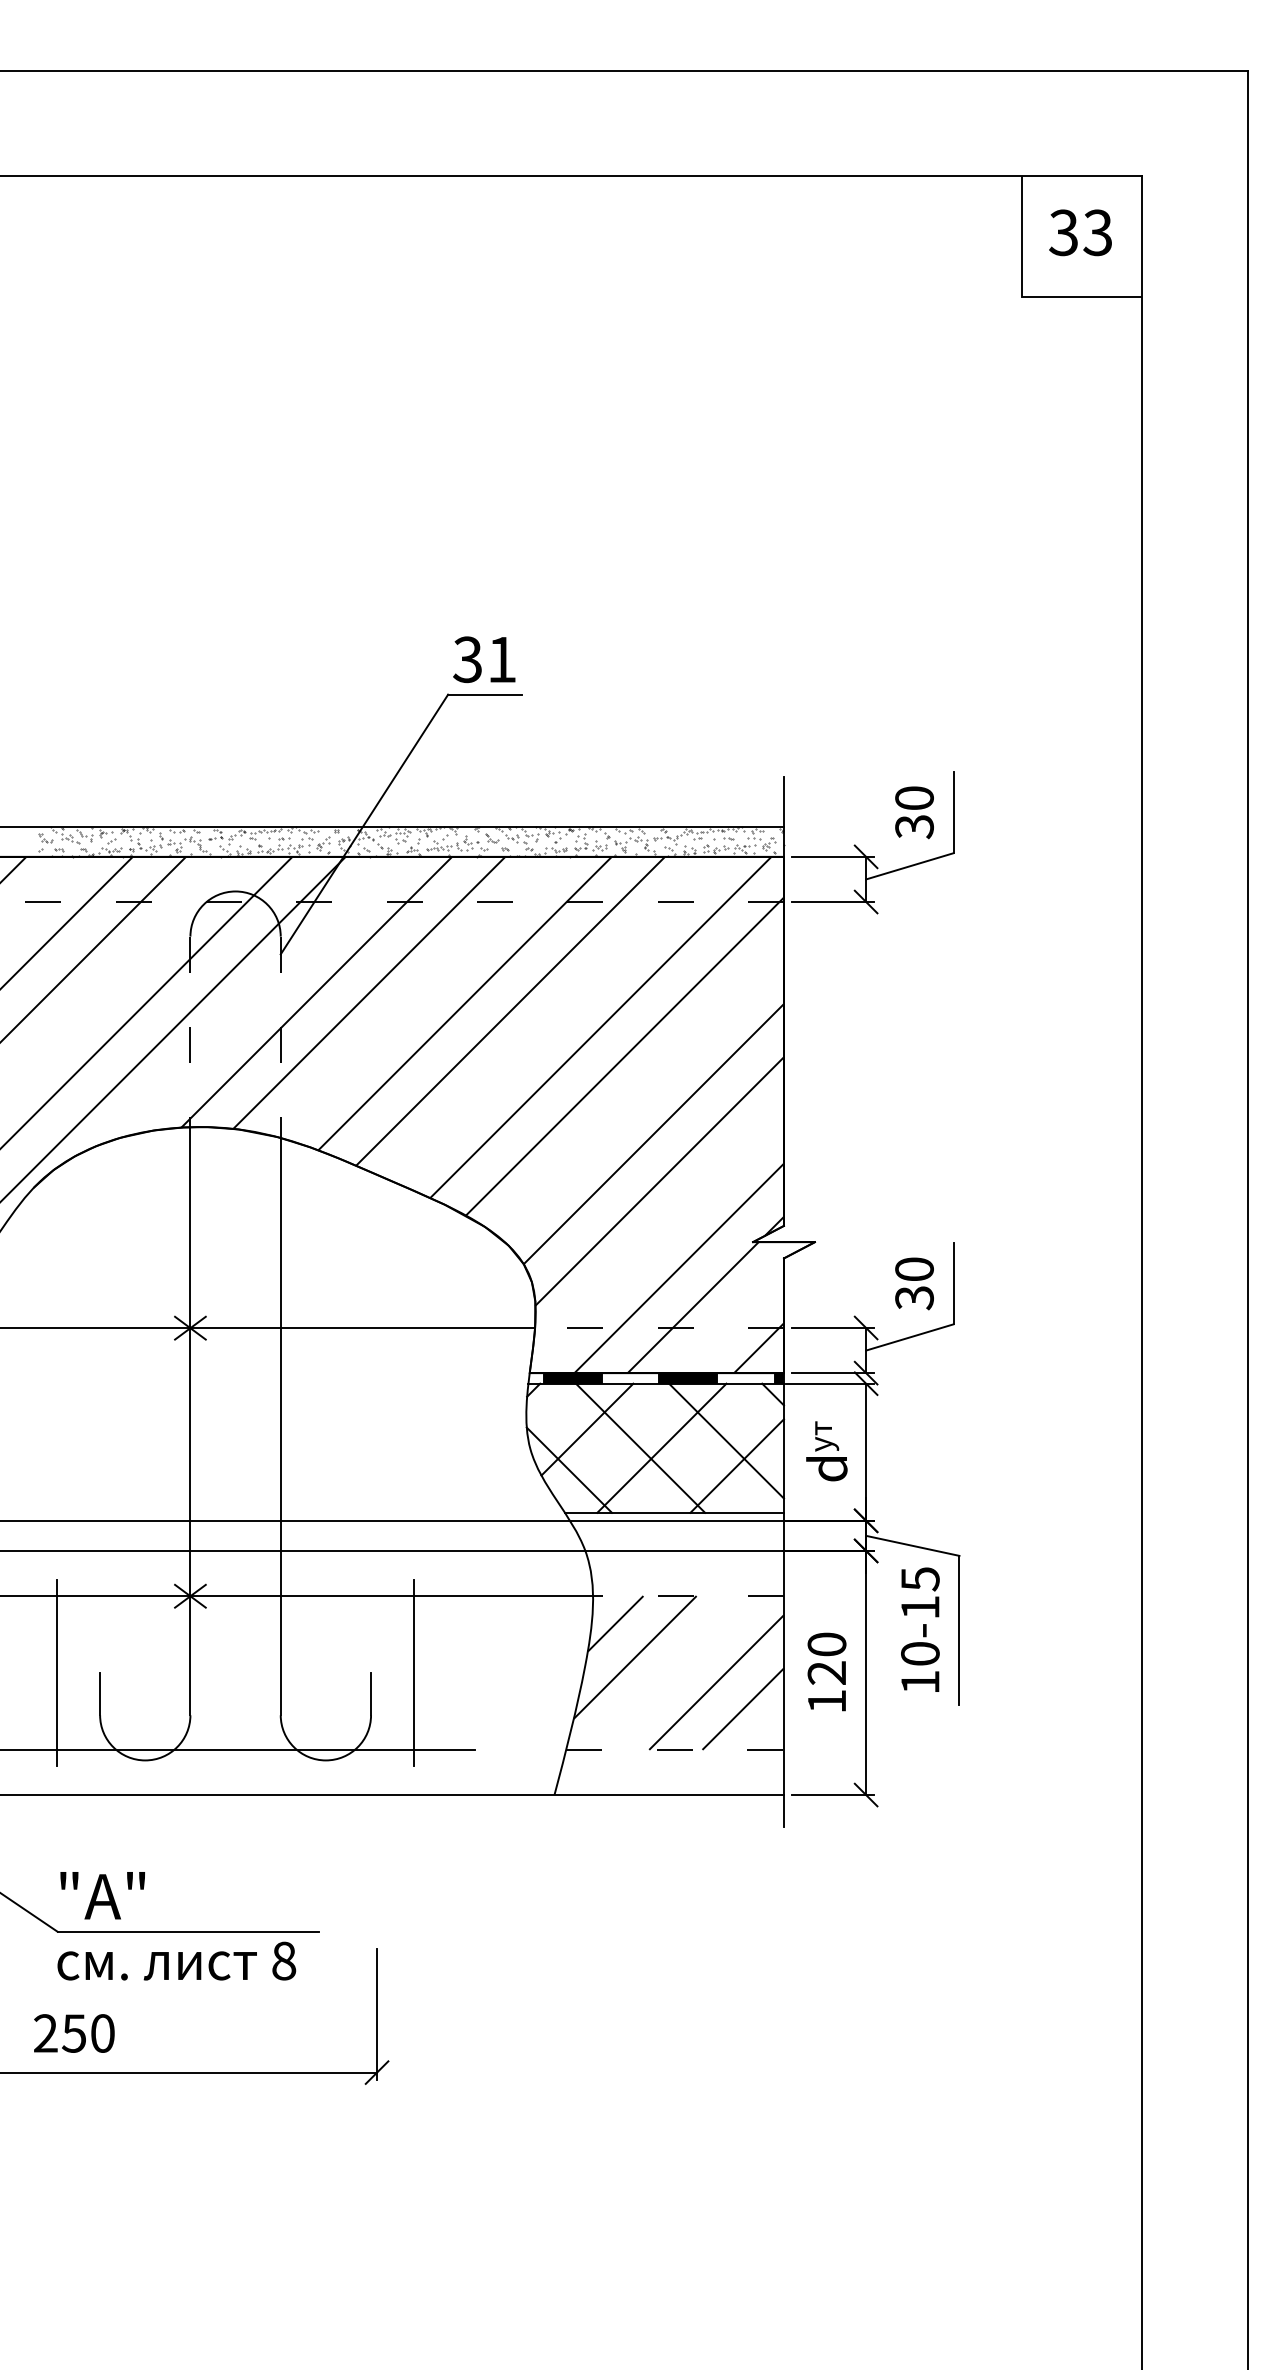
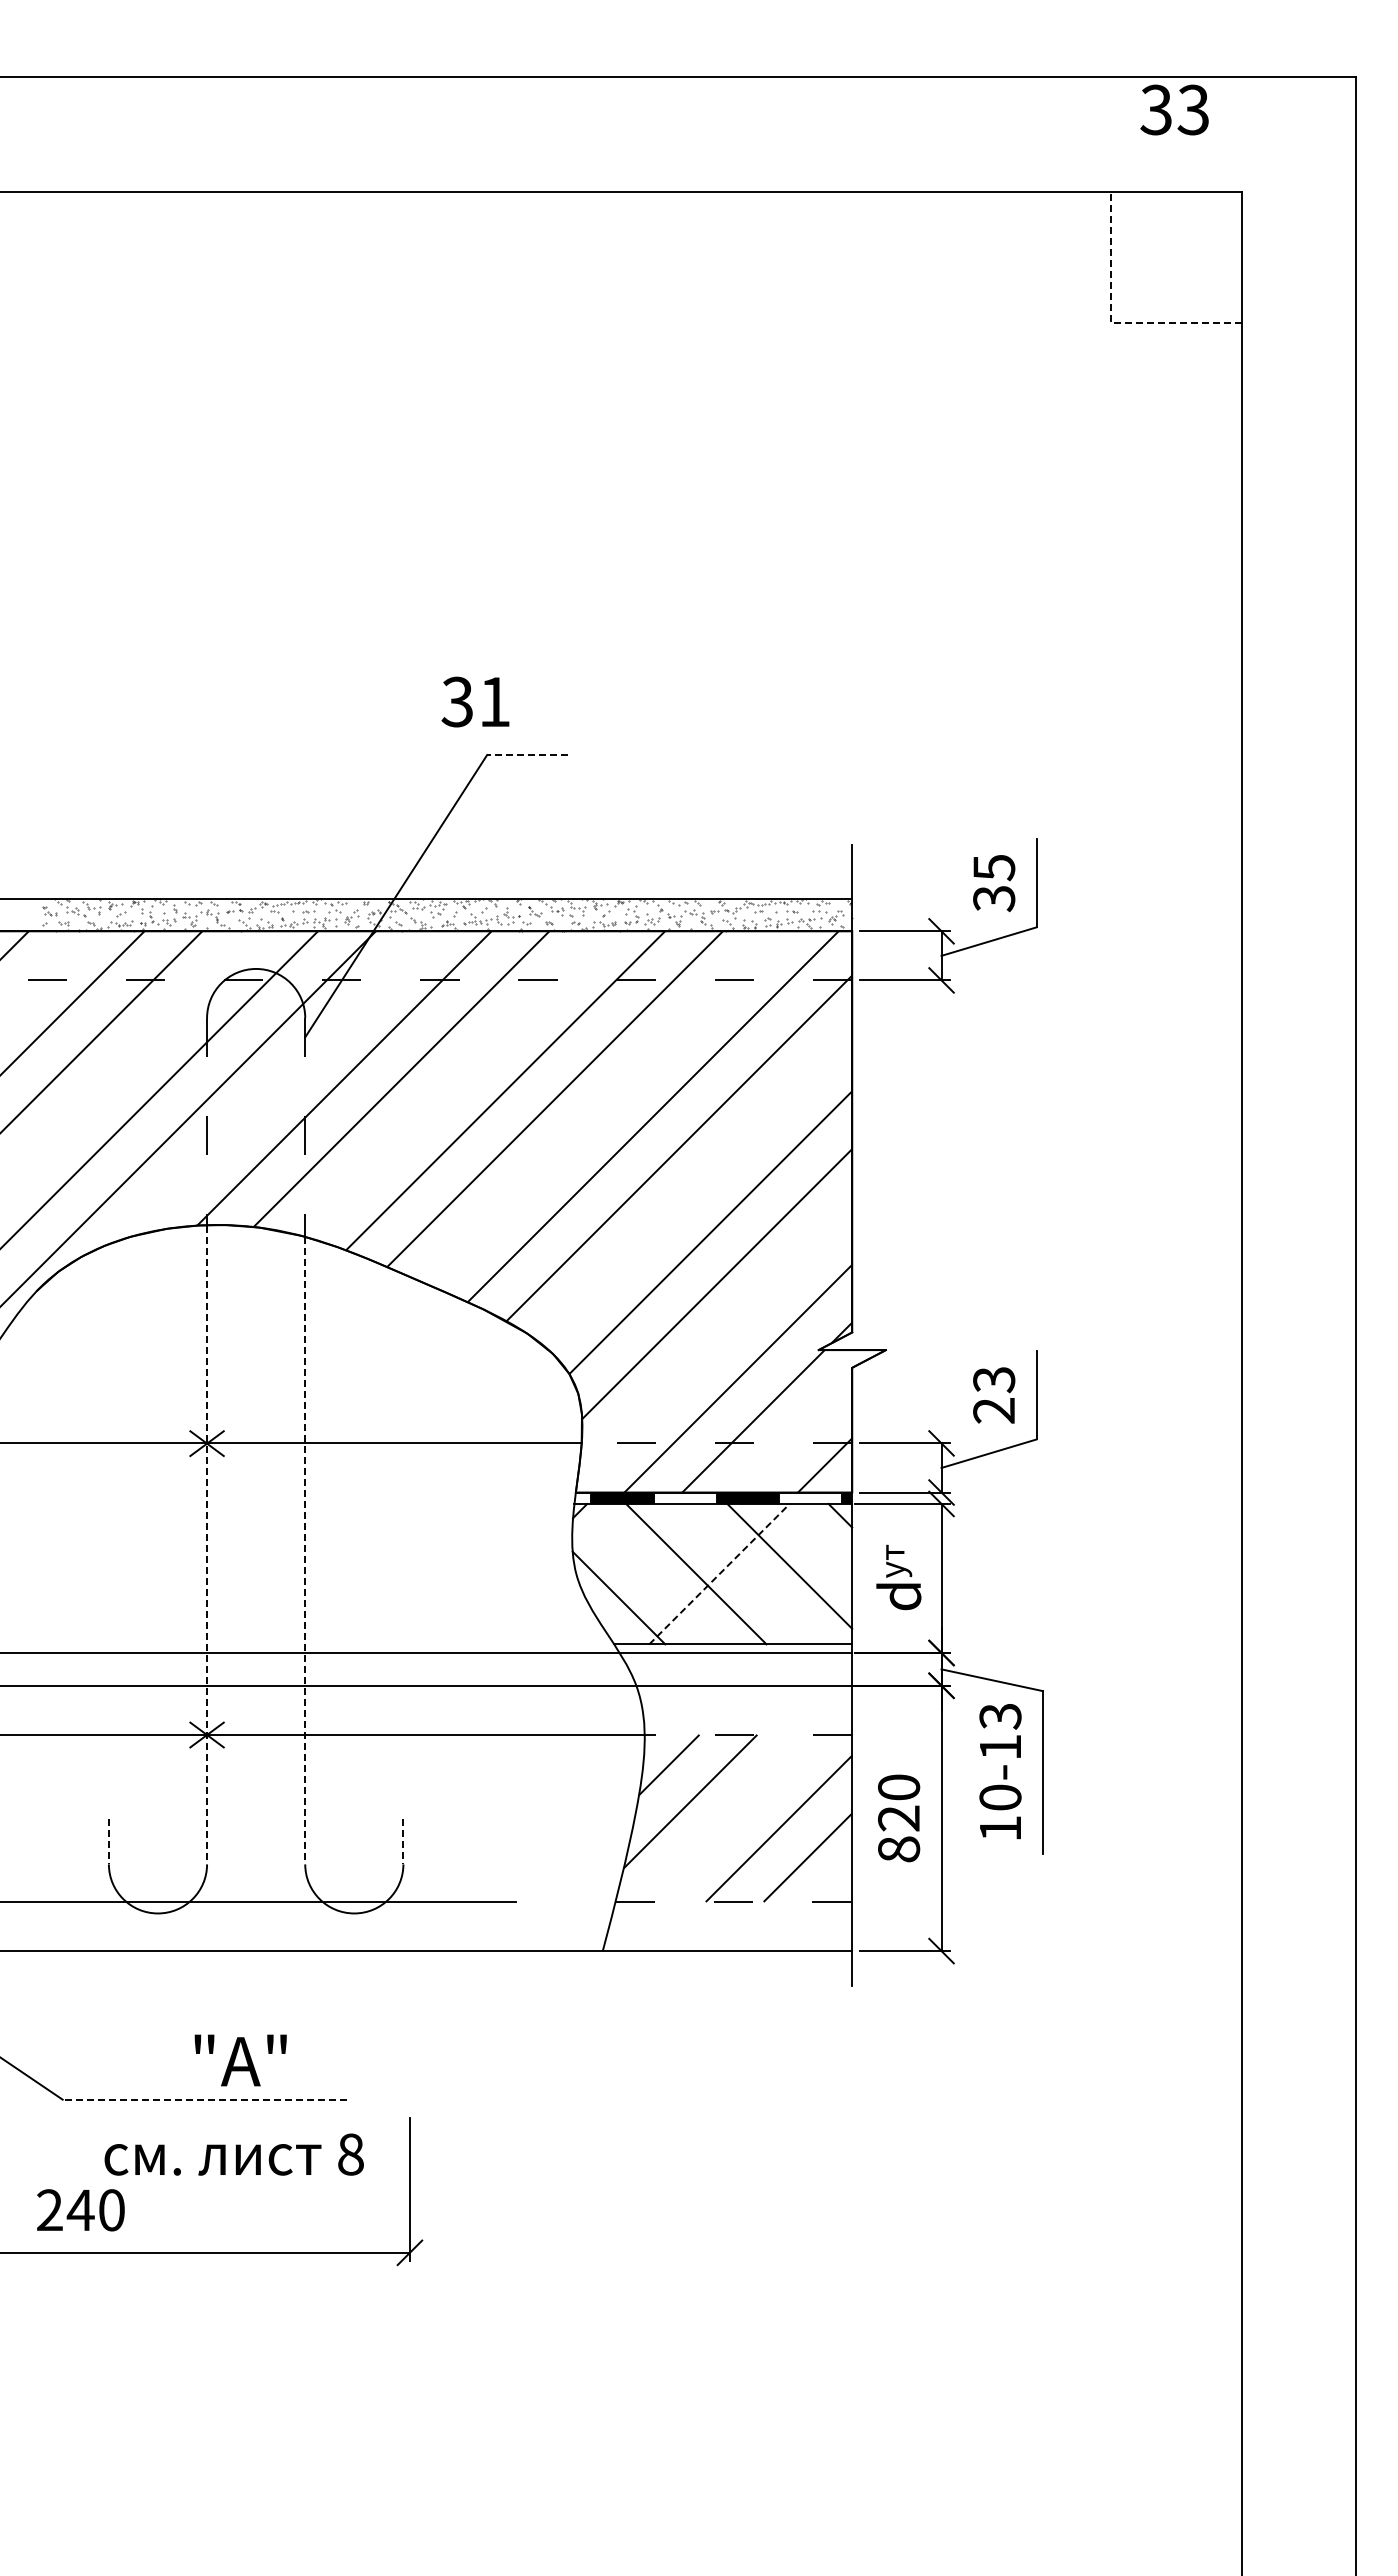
text: (1080, 232) -> (1174, 109), moved
line: (1021, 296) -> (1110, 322), solid -> dashed
text: (484, 659) -> (475, 701), moved
line: (484, 695) -> (526, 755), solid -> dashed
text: (914, 798) -> (994, 867), 30 -> 35
text: (914, 1283) -> (994, 1395), 30 -> 23
line: (190, 1421) -> (207, 1545), solid -> dashed
line: (280, 1426) -> (305, 1550), solid -> dashed
line: (587, 1429) -> (638, 1553), removed
line: (661, 1447) -> (719, 1573), solid -> dashed
line: (737, 1466) -> (801, 1593), removed
text: (920, 1579) -> (1000, 1716), 10-15 -> 10-13
line: (57, 1672) -> (62, 1817), removed
line: (414, 1672) -> (450, 1817), removed
line: (99, 1694) -> (108, 1841), solid -> dashed
line: (371, 1694) -> (403, 1841), solid -> dashed
text: (827, 1701) -> (899, 1849), 120 -> 820
text: (102, 1895) -> (240, 2060), moved
line: (188, 1931) -> (204, 2099), solid -> dashed
text: (176, 1961) -> (233, 2154), moved
text: (73, 2033) -> (80, 2210), 250 -> 240

